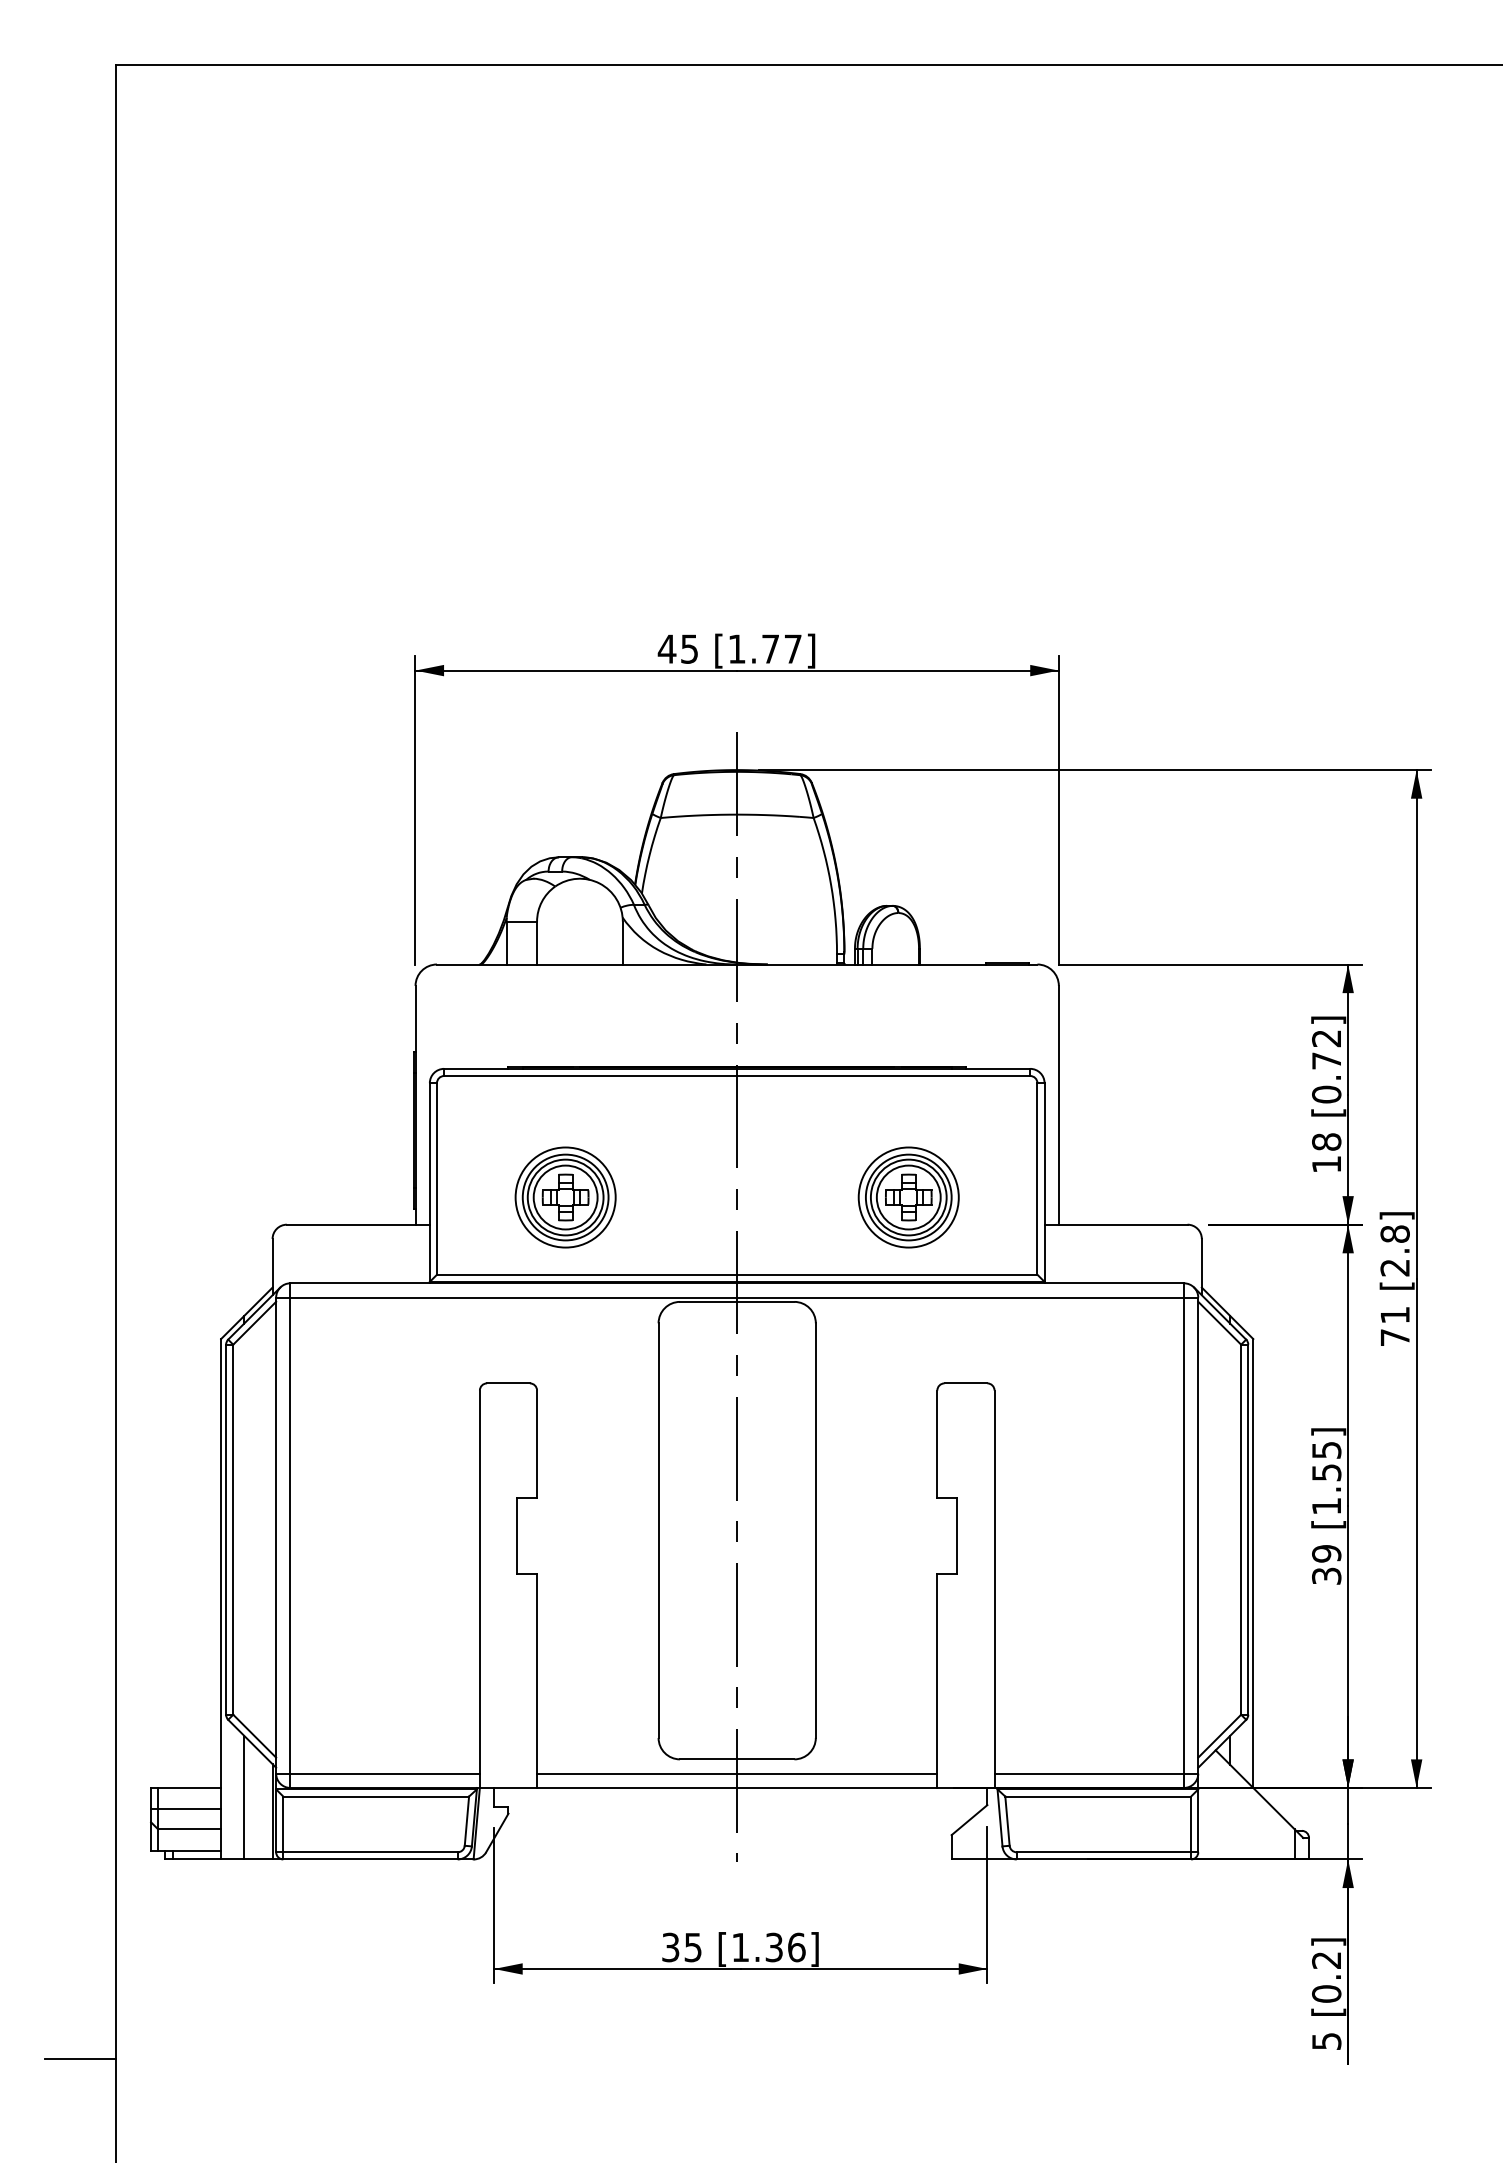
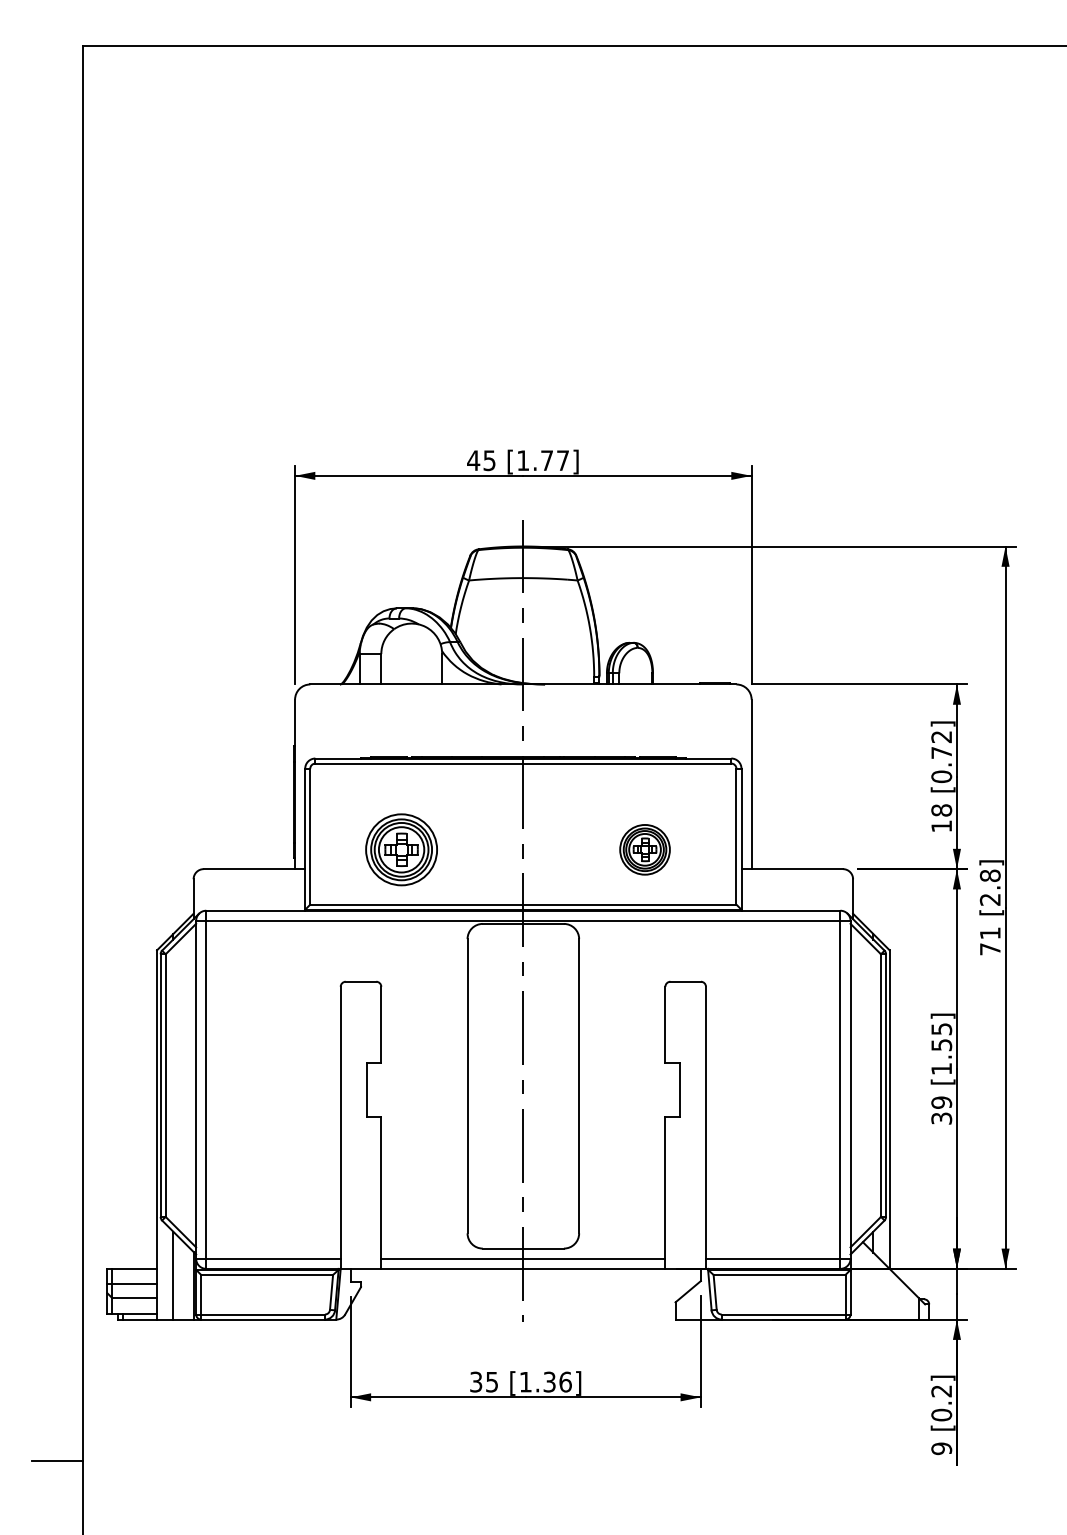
part: (908, 1197) -> (644, 849), size x0.7
text: (1326, 2041) -> (941, 1448), 5 -> 9

